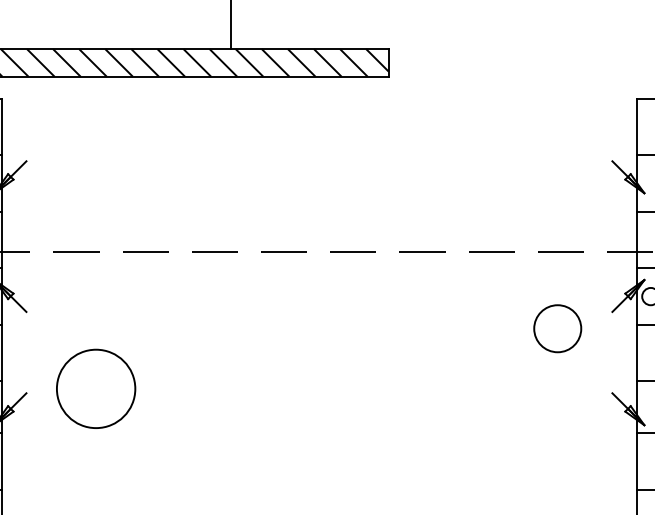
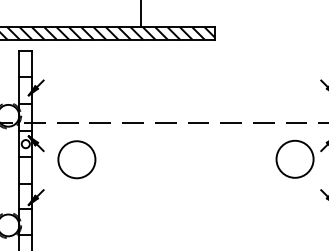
circle: (556, 326) -> (294, 158), size x1.67
circle: (95, 388) -> (76, 159), moved

